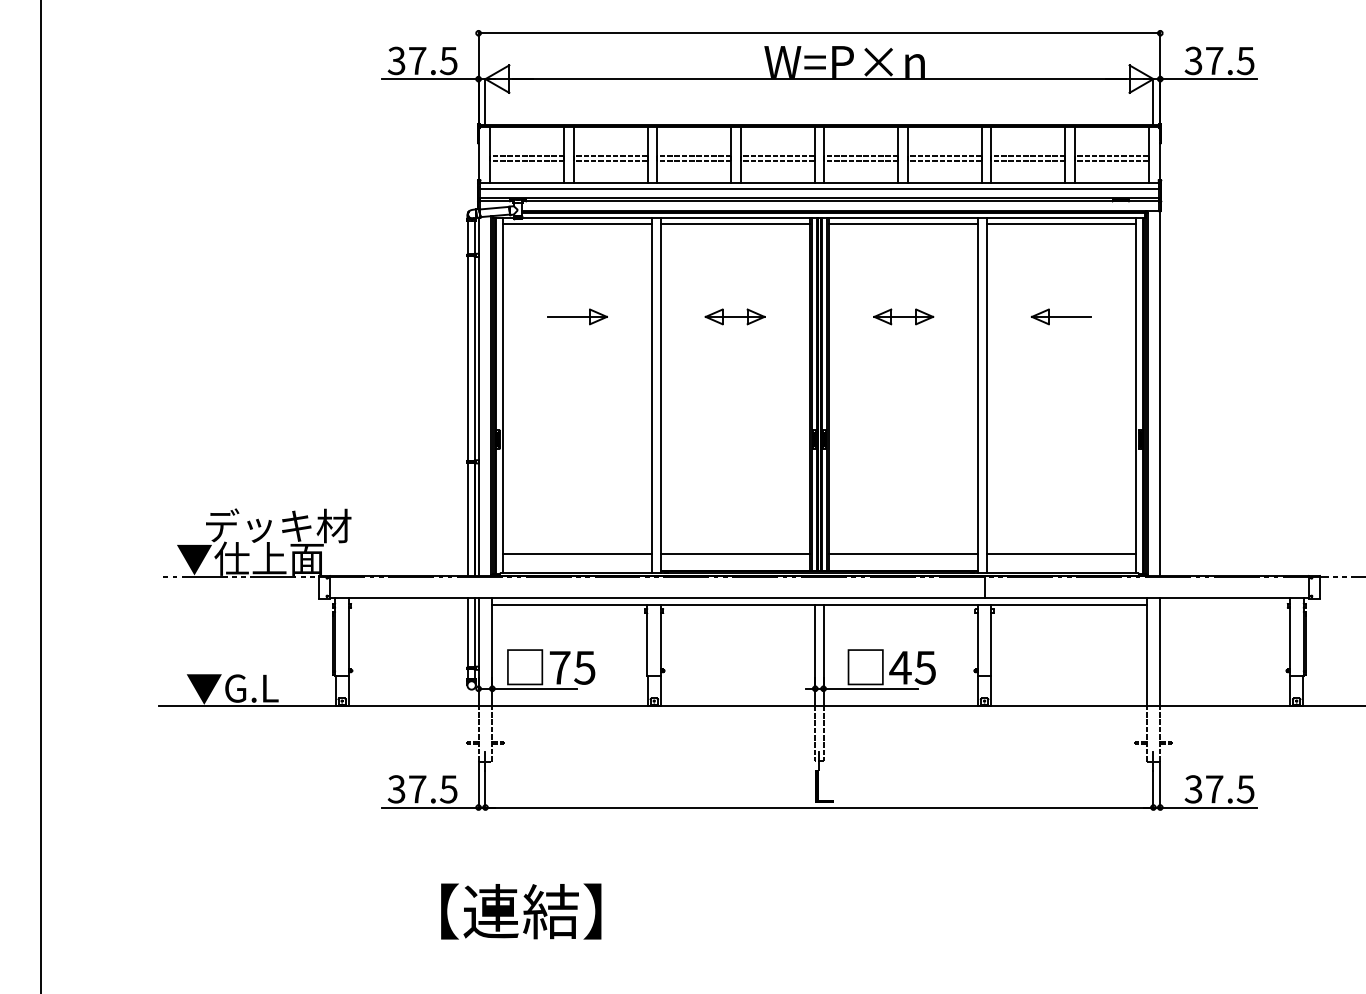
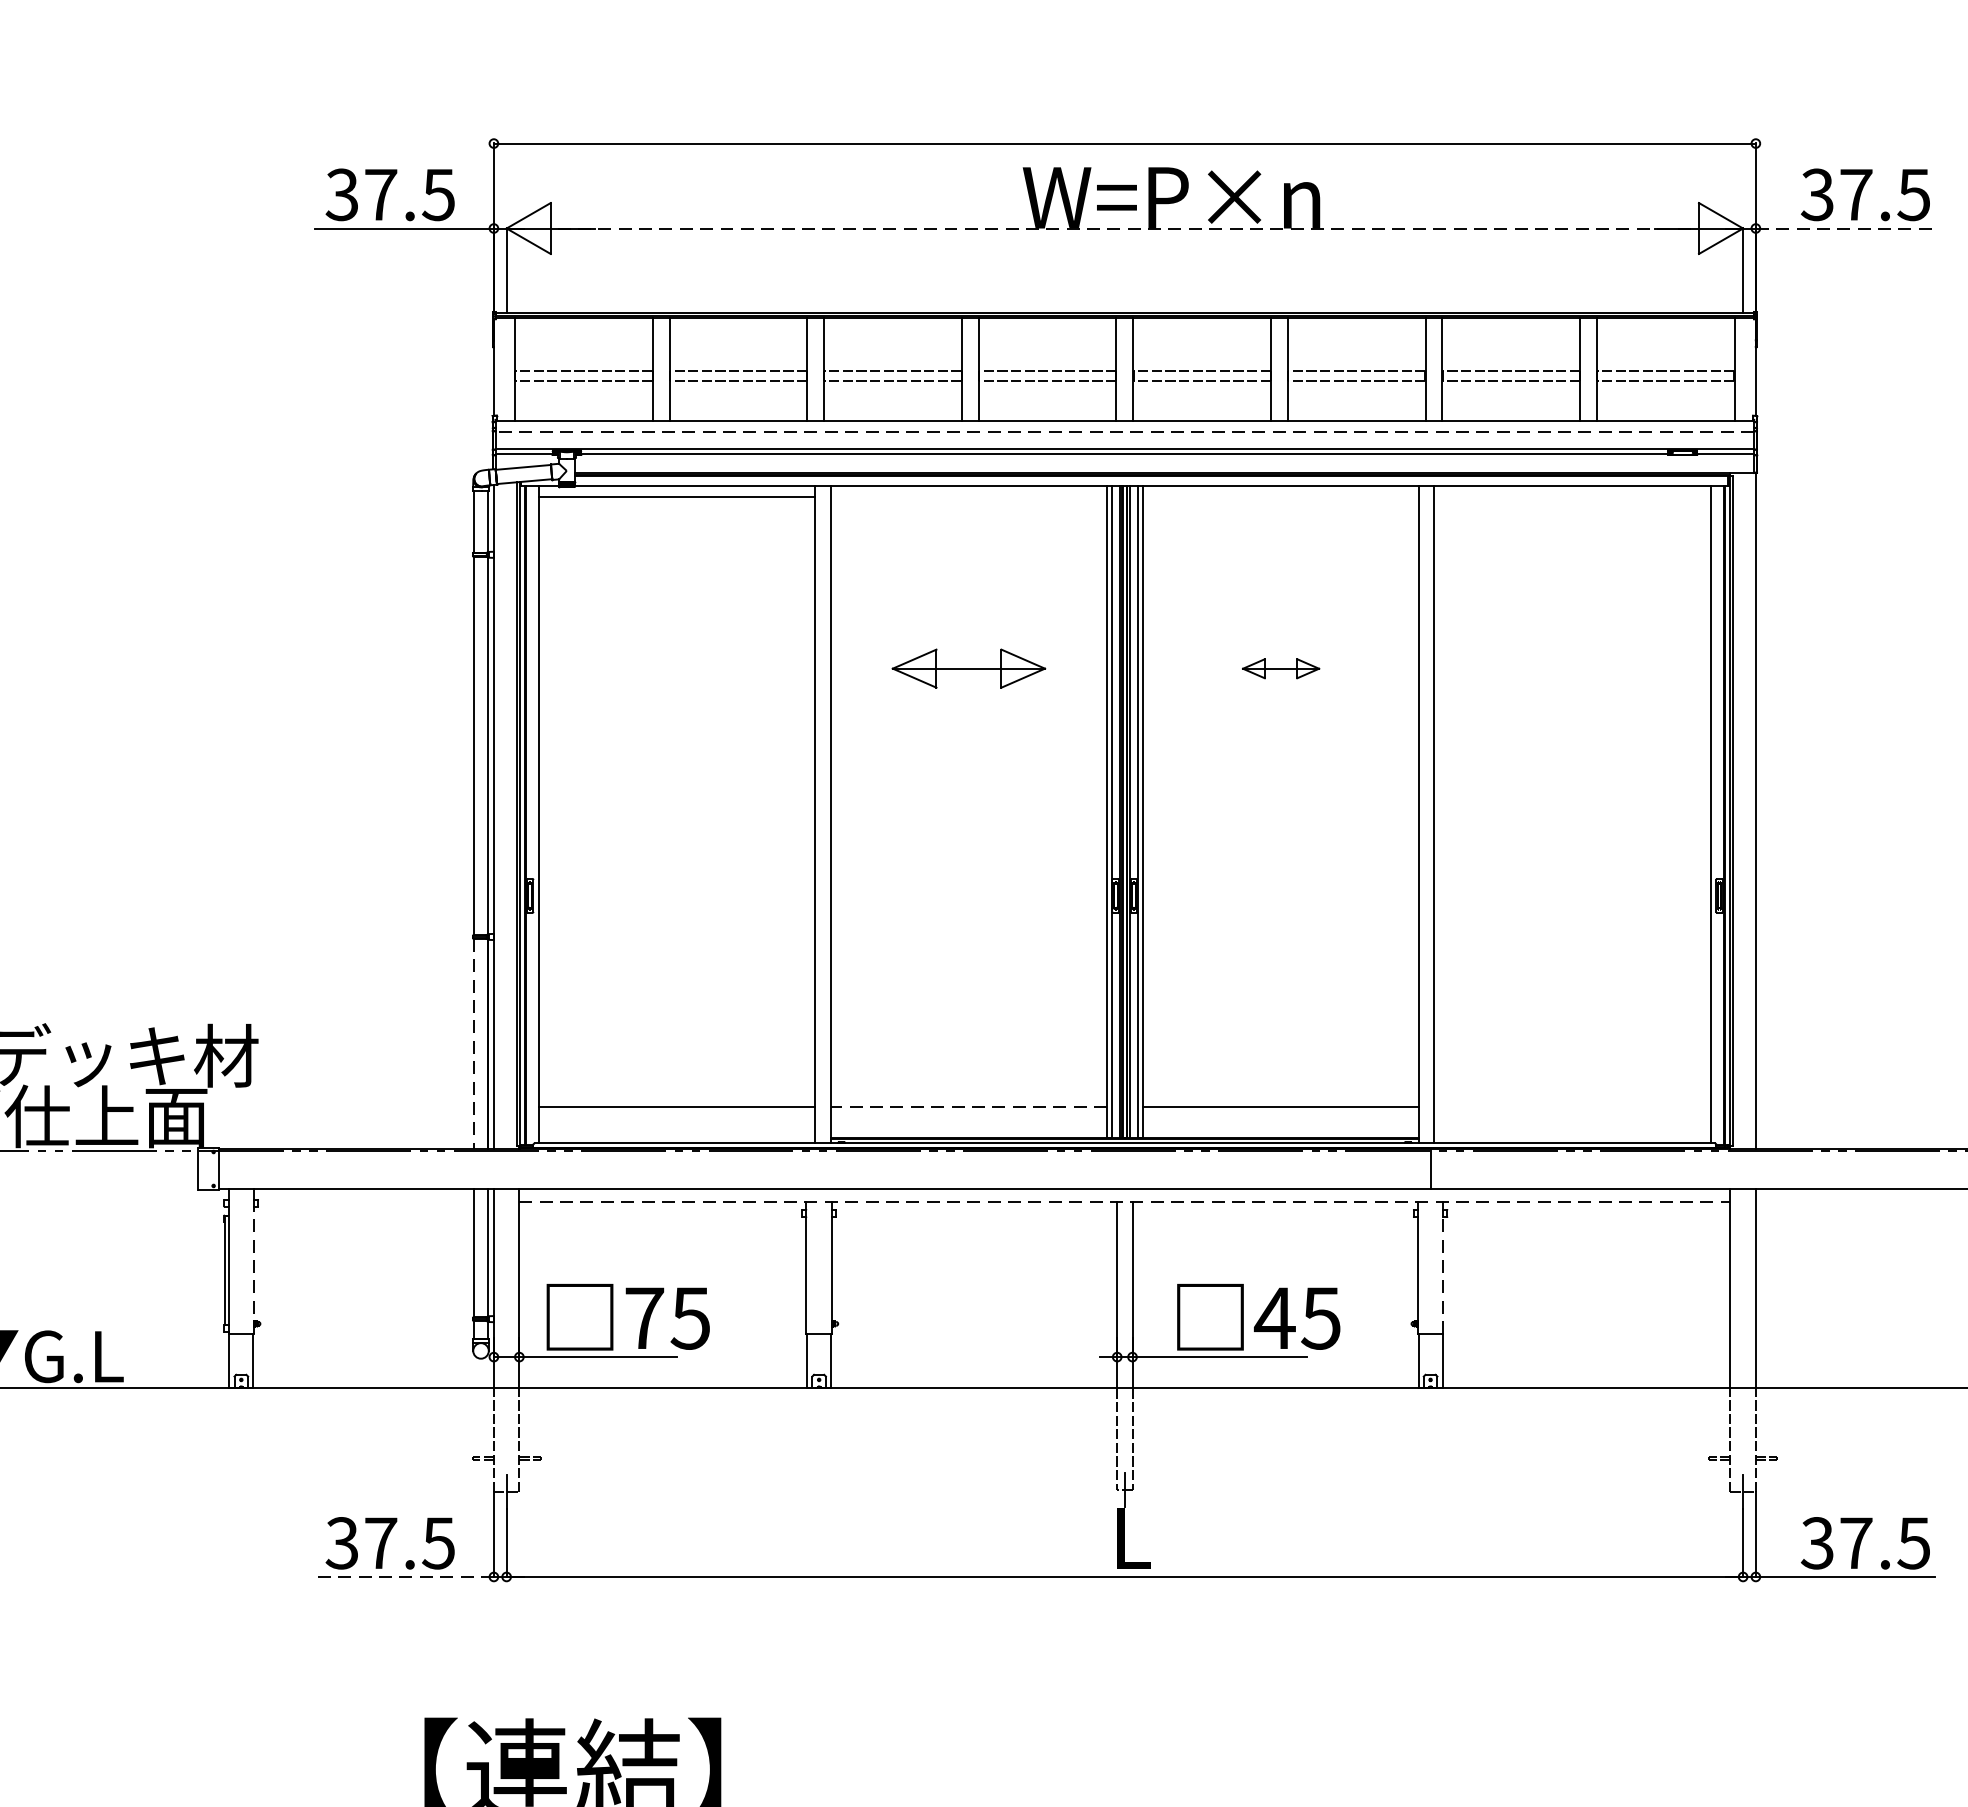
line: (819, 79) -> (1124, 229), solid -> dashed
line: (1209, 79) -> (1846, 229), solid -> dashed
line: (819, 189) -> (1124, 432), solid -> dashed
line: (734, 224) -> (967, 497), removed
line: (903, 224) -> (1280, 497), removed
line: (1060, 224) -> (1571, 497), removed
part: (577, 316) -> (676, 667), removed
part: (734, 316) -> (967, 667), size x1.4
part: (903, 316) -> (1280, 667), size x0.7
part: (1060, 316) -> (1571, 667), removed
line: (467, 519) -> (473, 1043), solid -> dashed
line: (735, 553) -> (969, 1106), solid -> dashed
line: (1060, 553) -> (1571, 1106), removed
line: (819, 604) -> (1124, 1201), solid -> dashed
line: (349, 641) -> (254, 1269), solid -> dashed
line: (991, 644) -> (1443, 1275), solid -> dashed
line: (429, 807) -> (403, 1576), solid -> dashed

